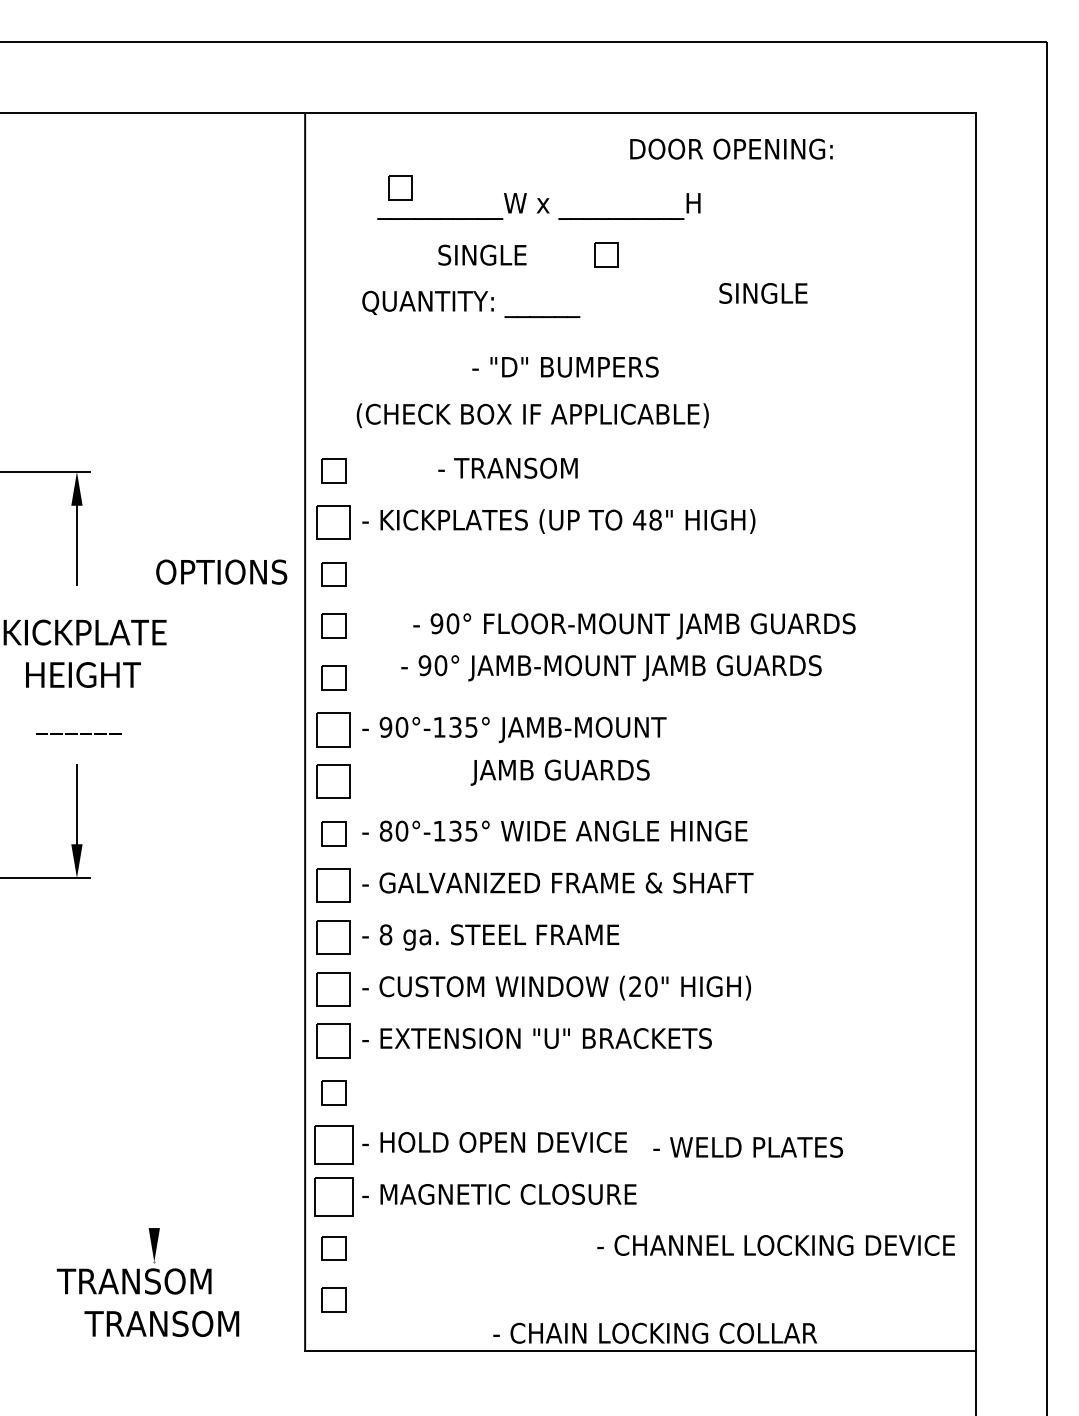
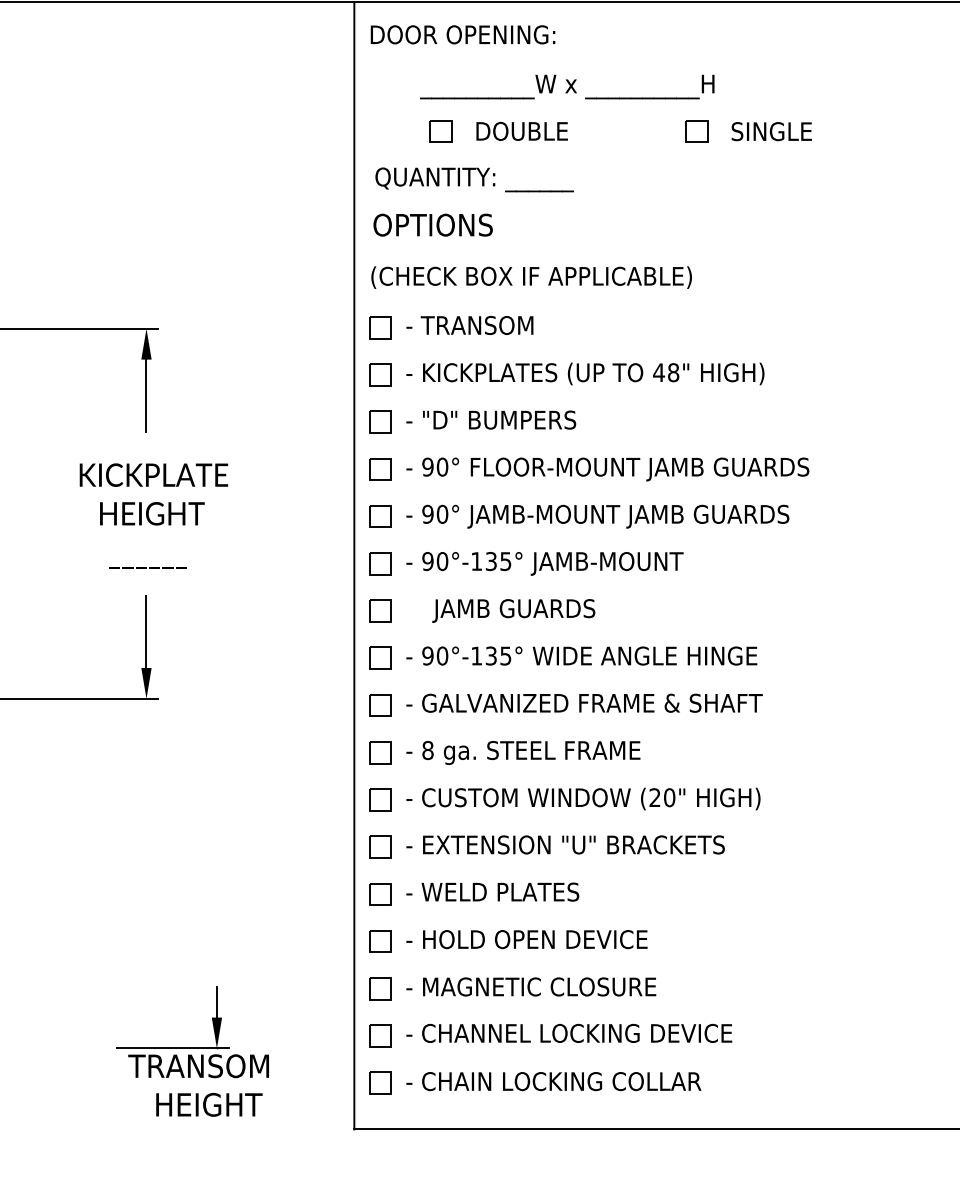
text: (731, 148) -> (463, 34), moved
part: (400, 187) -> (441, 130), moved
text: (488, 254) -> (521, 130), SINGLE -> DOUBLE
part: (606, 254) -> (697, 130), moved
text: (763, 293) -> (771, 131), moved
text: (471, 304) -> (474, 179), moved
text: (565, 366) -> (491, 419), moved
text: (532, 415) -> (531, 277), moved
text: (507, 467) -> (469, 324), moved
part: (333, 522) -> (380, 374), size x0.71
text: (221, 571) -> (432, 224), moved
text: (634, 626) -> (607, 469), moved
text: (611, 668) -> (597, 516), moved
part: (333, 729) -> (380, 563), size x0.71
text: (559, 772) -> (513, 610), moved
part: (333, 781) -> (380, 610), size x0.71
text: (385, 830) -> (427, 655), 80°-135° -> 90°-135°
part: (333, 885) -> (380, 705), size x0.71
part: (333, 936) -> (380, 751), size x0.71
part: (333, 988) -> (380, 799), size x0.71
part: (333, 1040) -> (380, 846), size x0.71
part: (333, 1144) -> (380, 941), size x0.62
text: (747, 1146) -> (492, 891), moved
part: (333, 1196) -> (380, 988), size x0.62
line: (154, 1211) -> (217, 1002), added
text: (775, 1245) -> (568, 1033), moved
line: (105, 1262) -> (172, 1048), added
text: (161, 1323) -> (223, 1104), TRANSOM -> HEIGHT
text: (655, 1332) -> (554, 1080), moved

